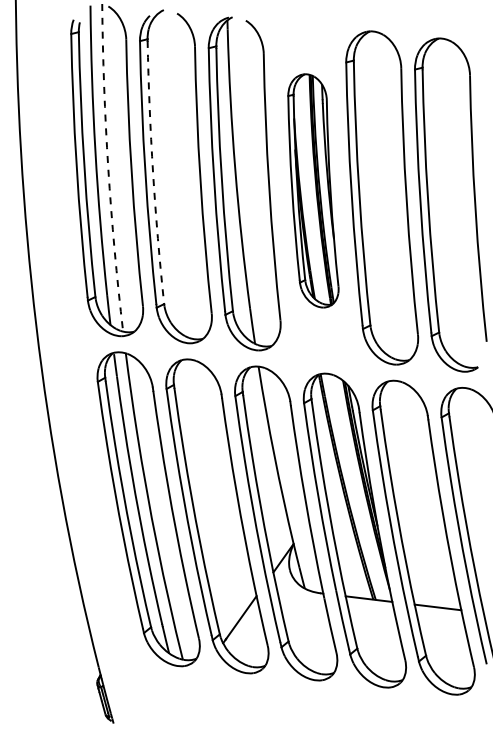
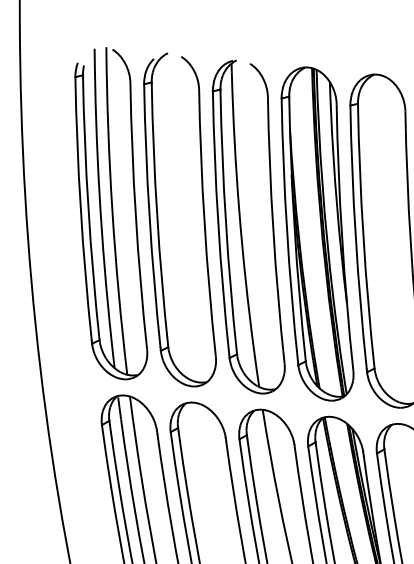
arc: (108, 168) -> (112, 211), dashed -> solid
arc: (153, 172) -> (157, 215), dashed -> solid
part: (313, 190) -> (317, 233), size x1.43

